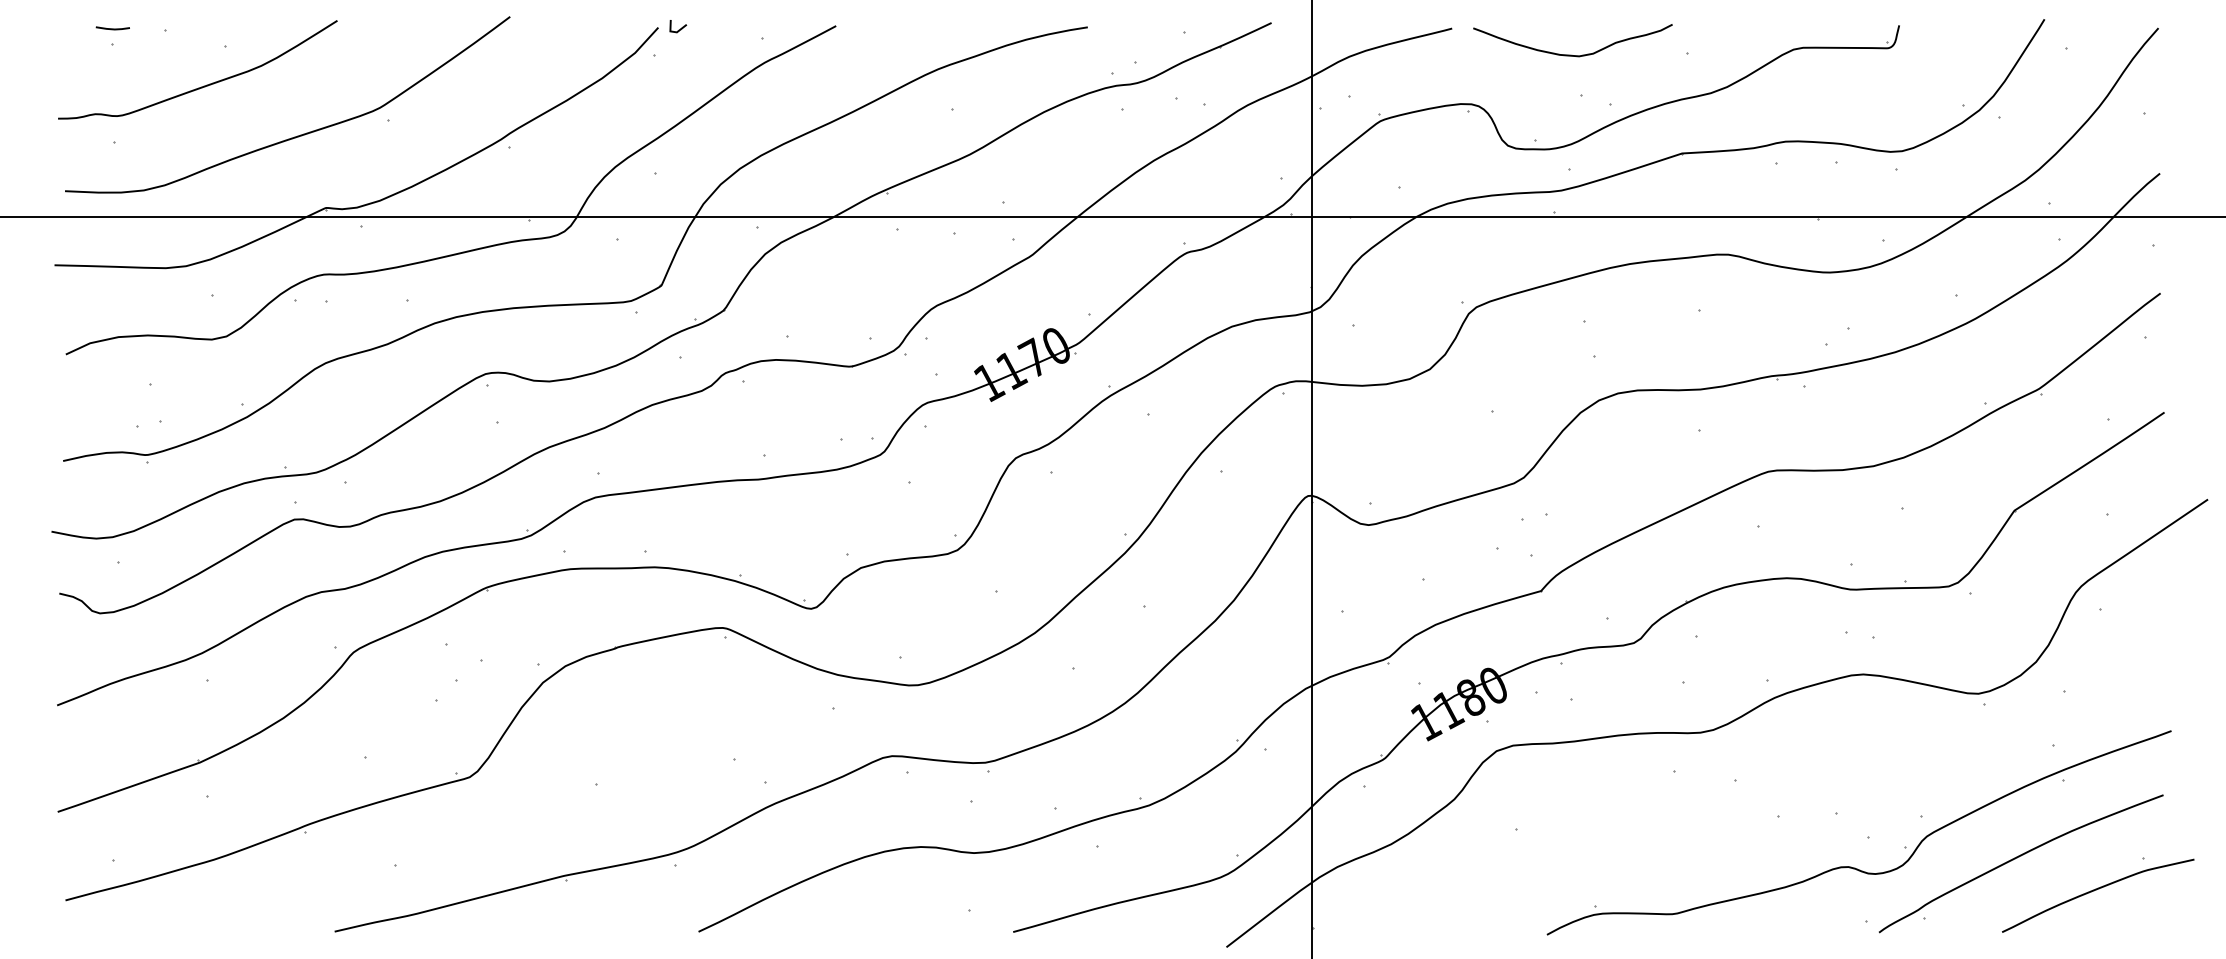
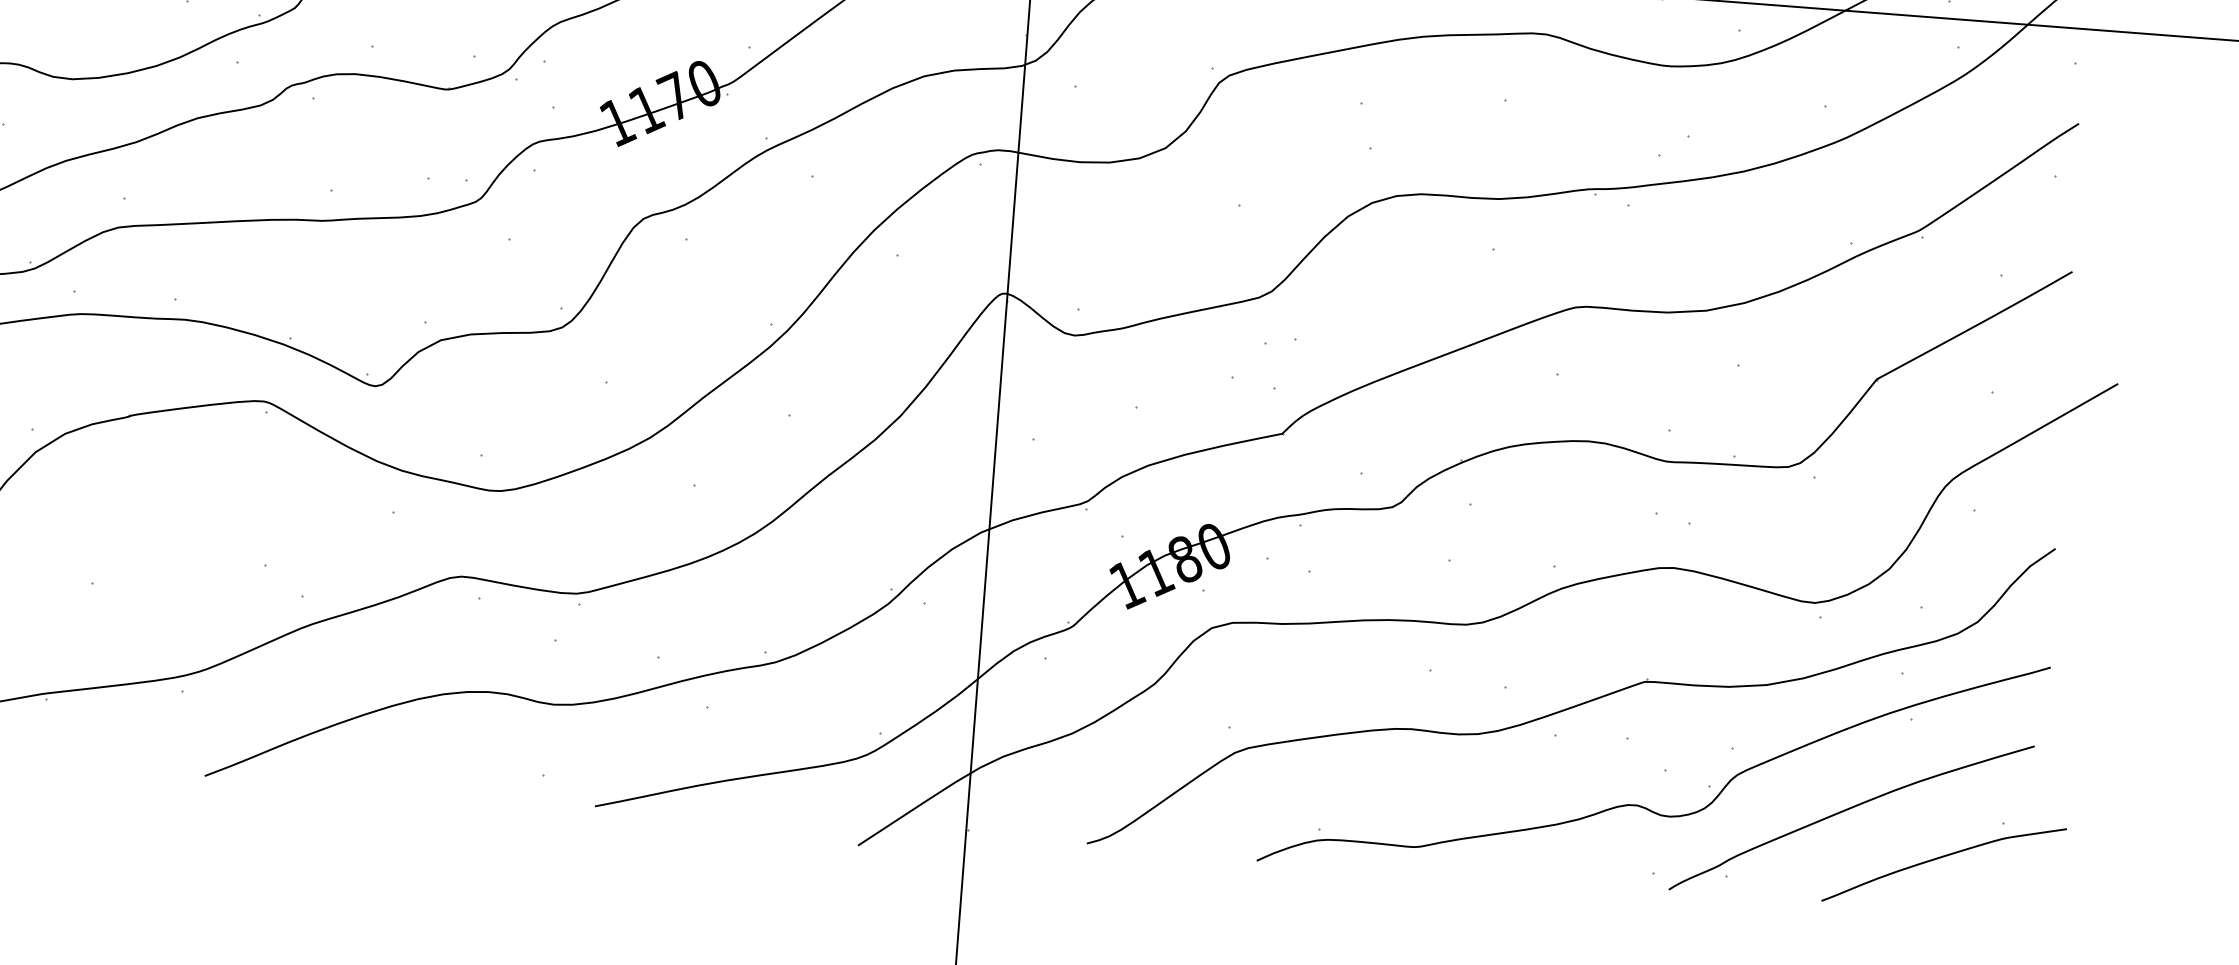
part: (1792, 790) -> (1575, 705), added

